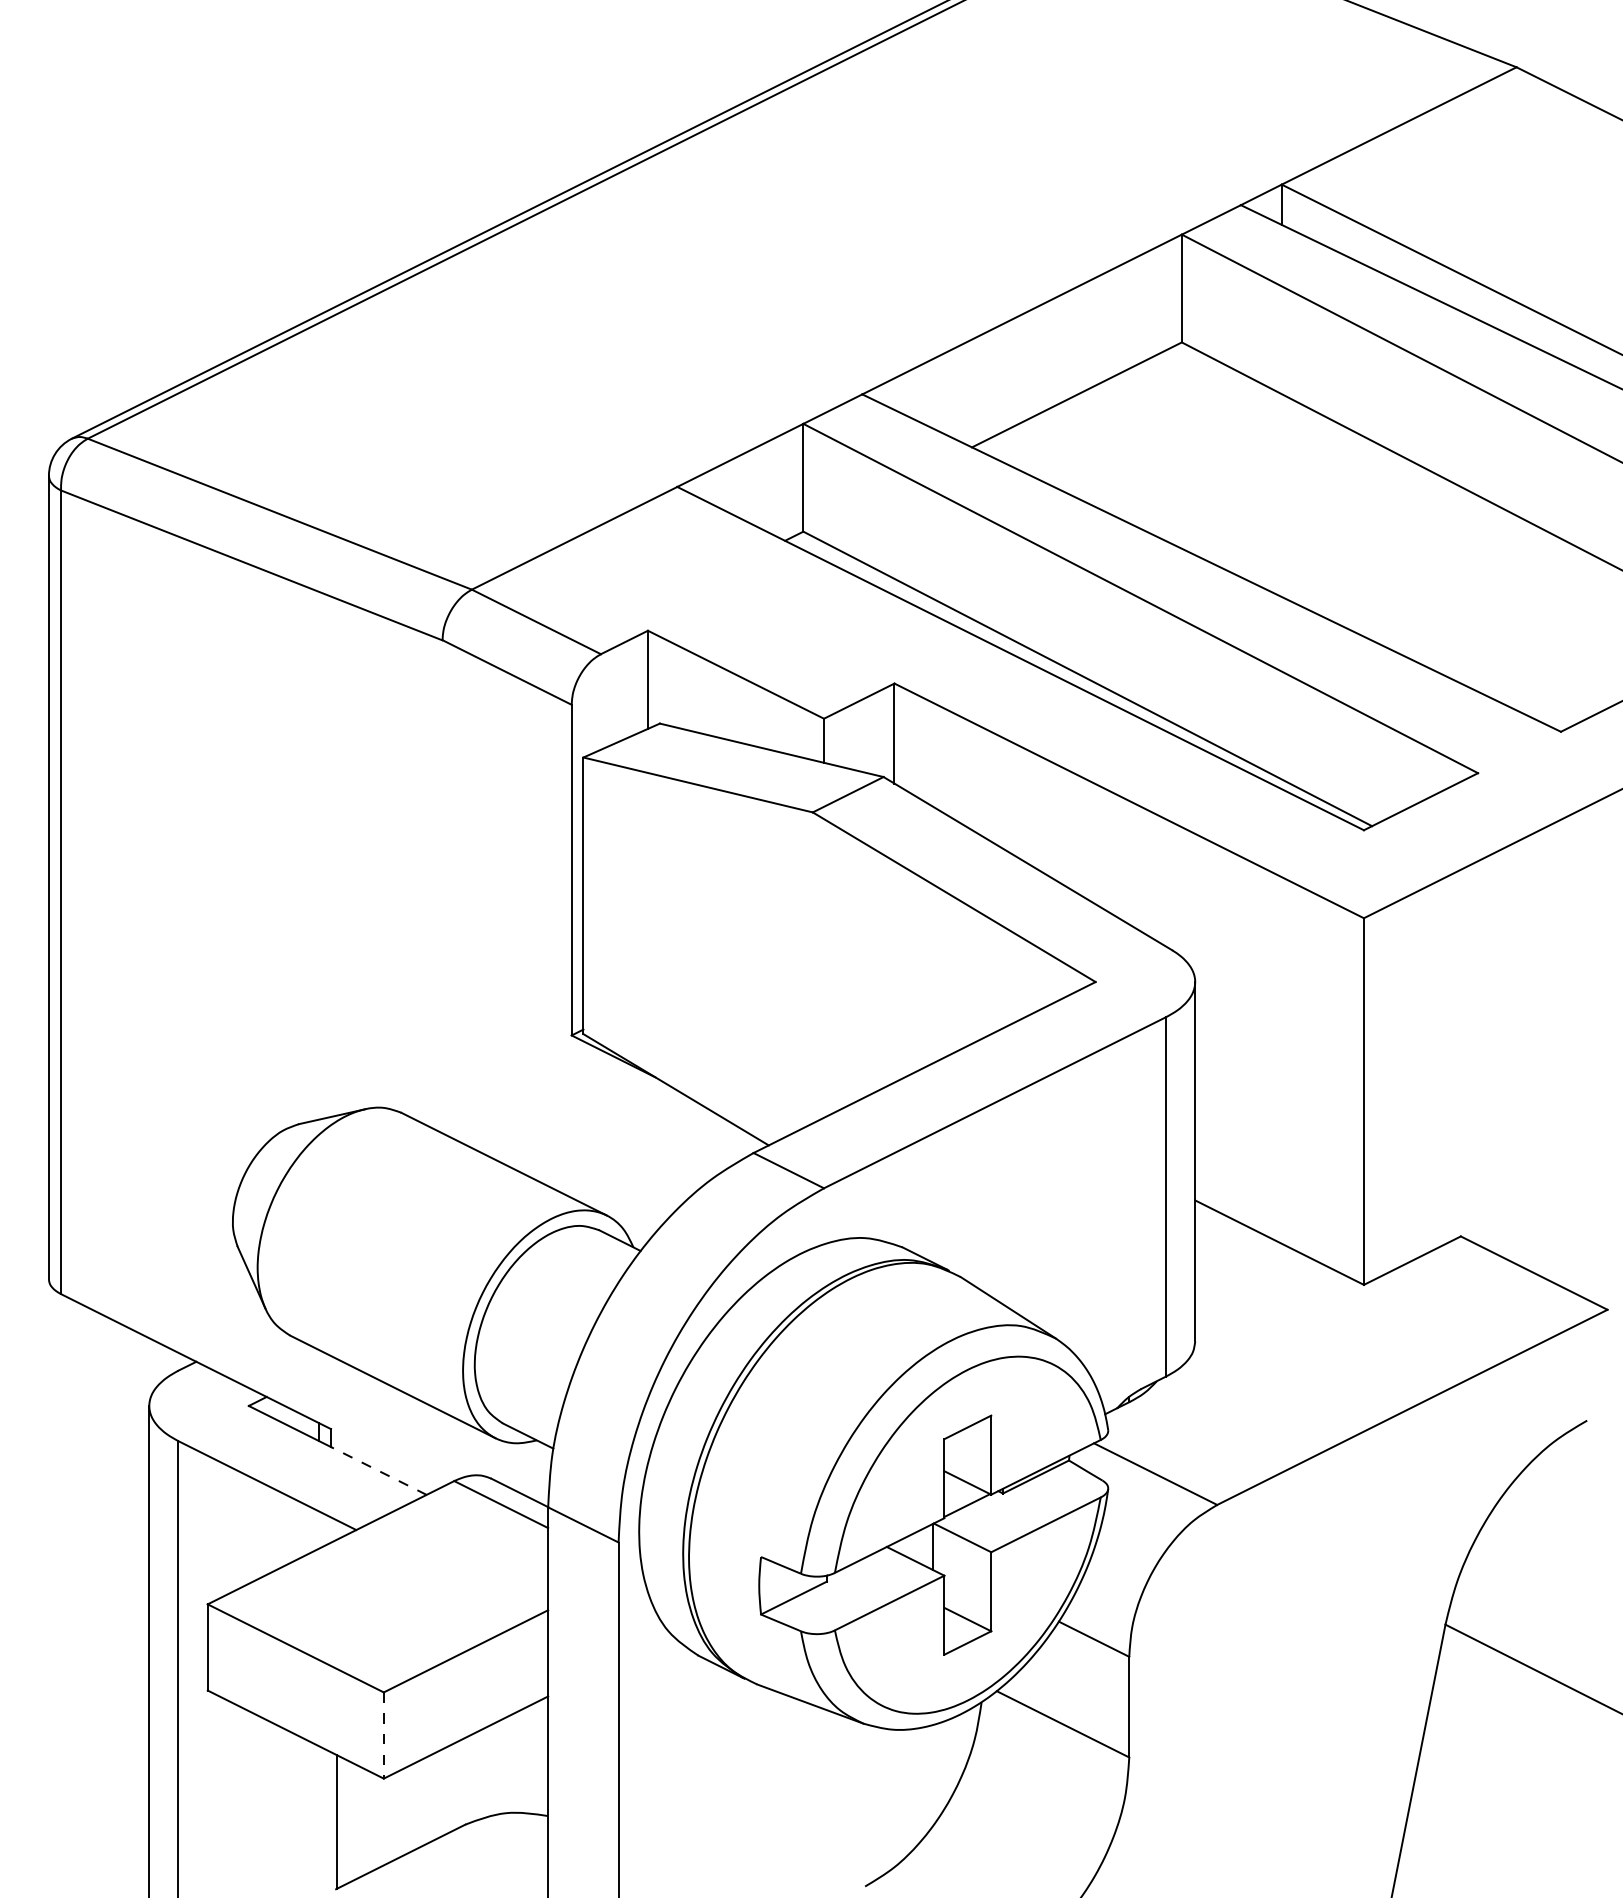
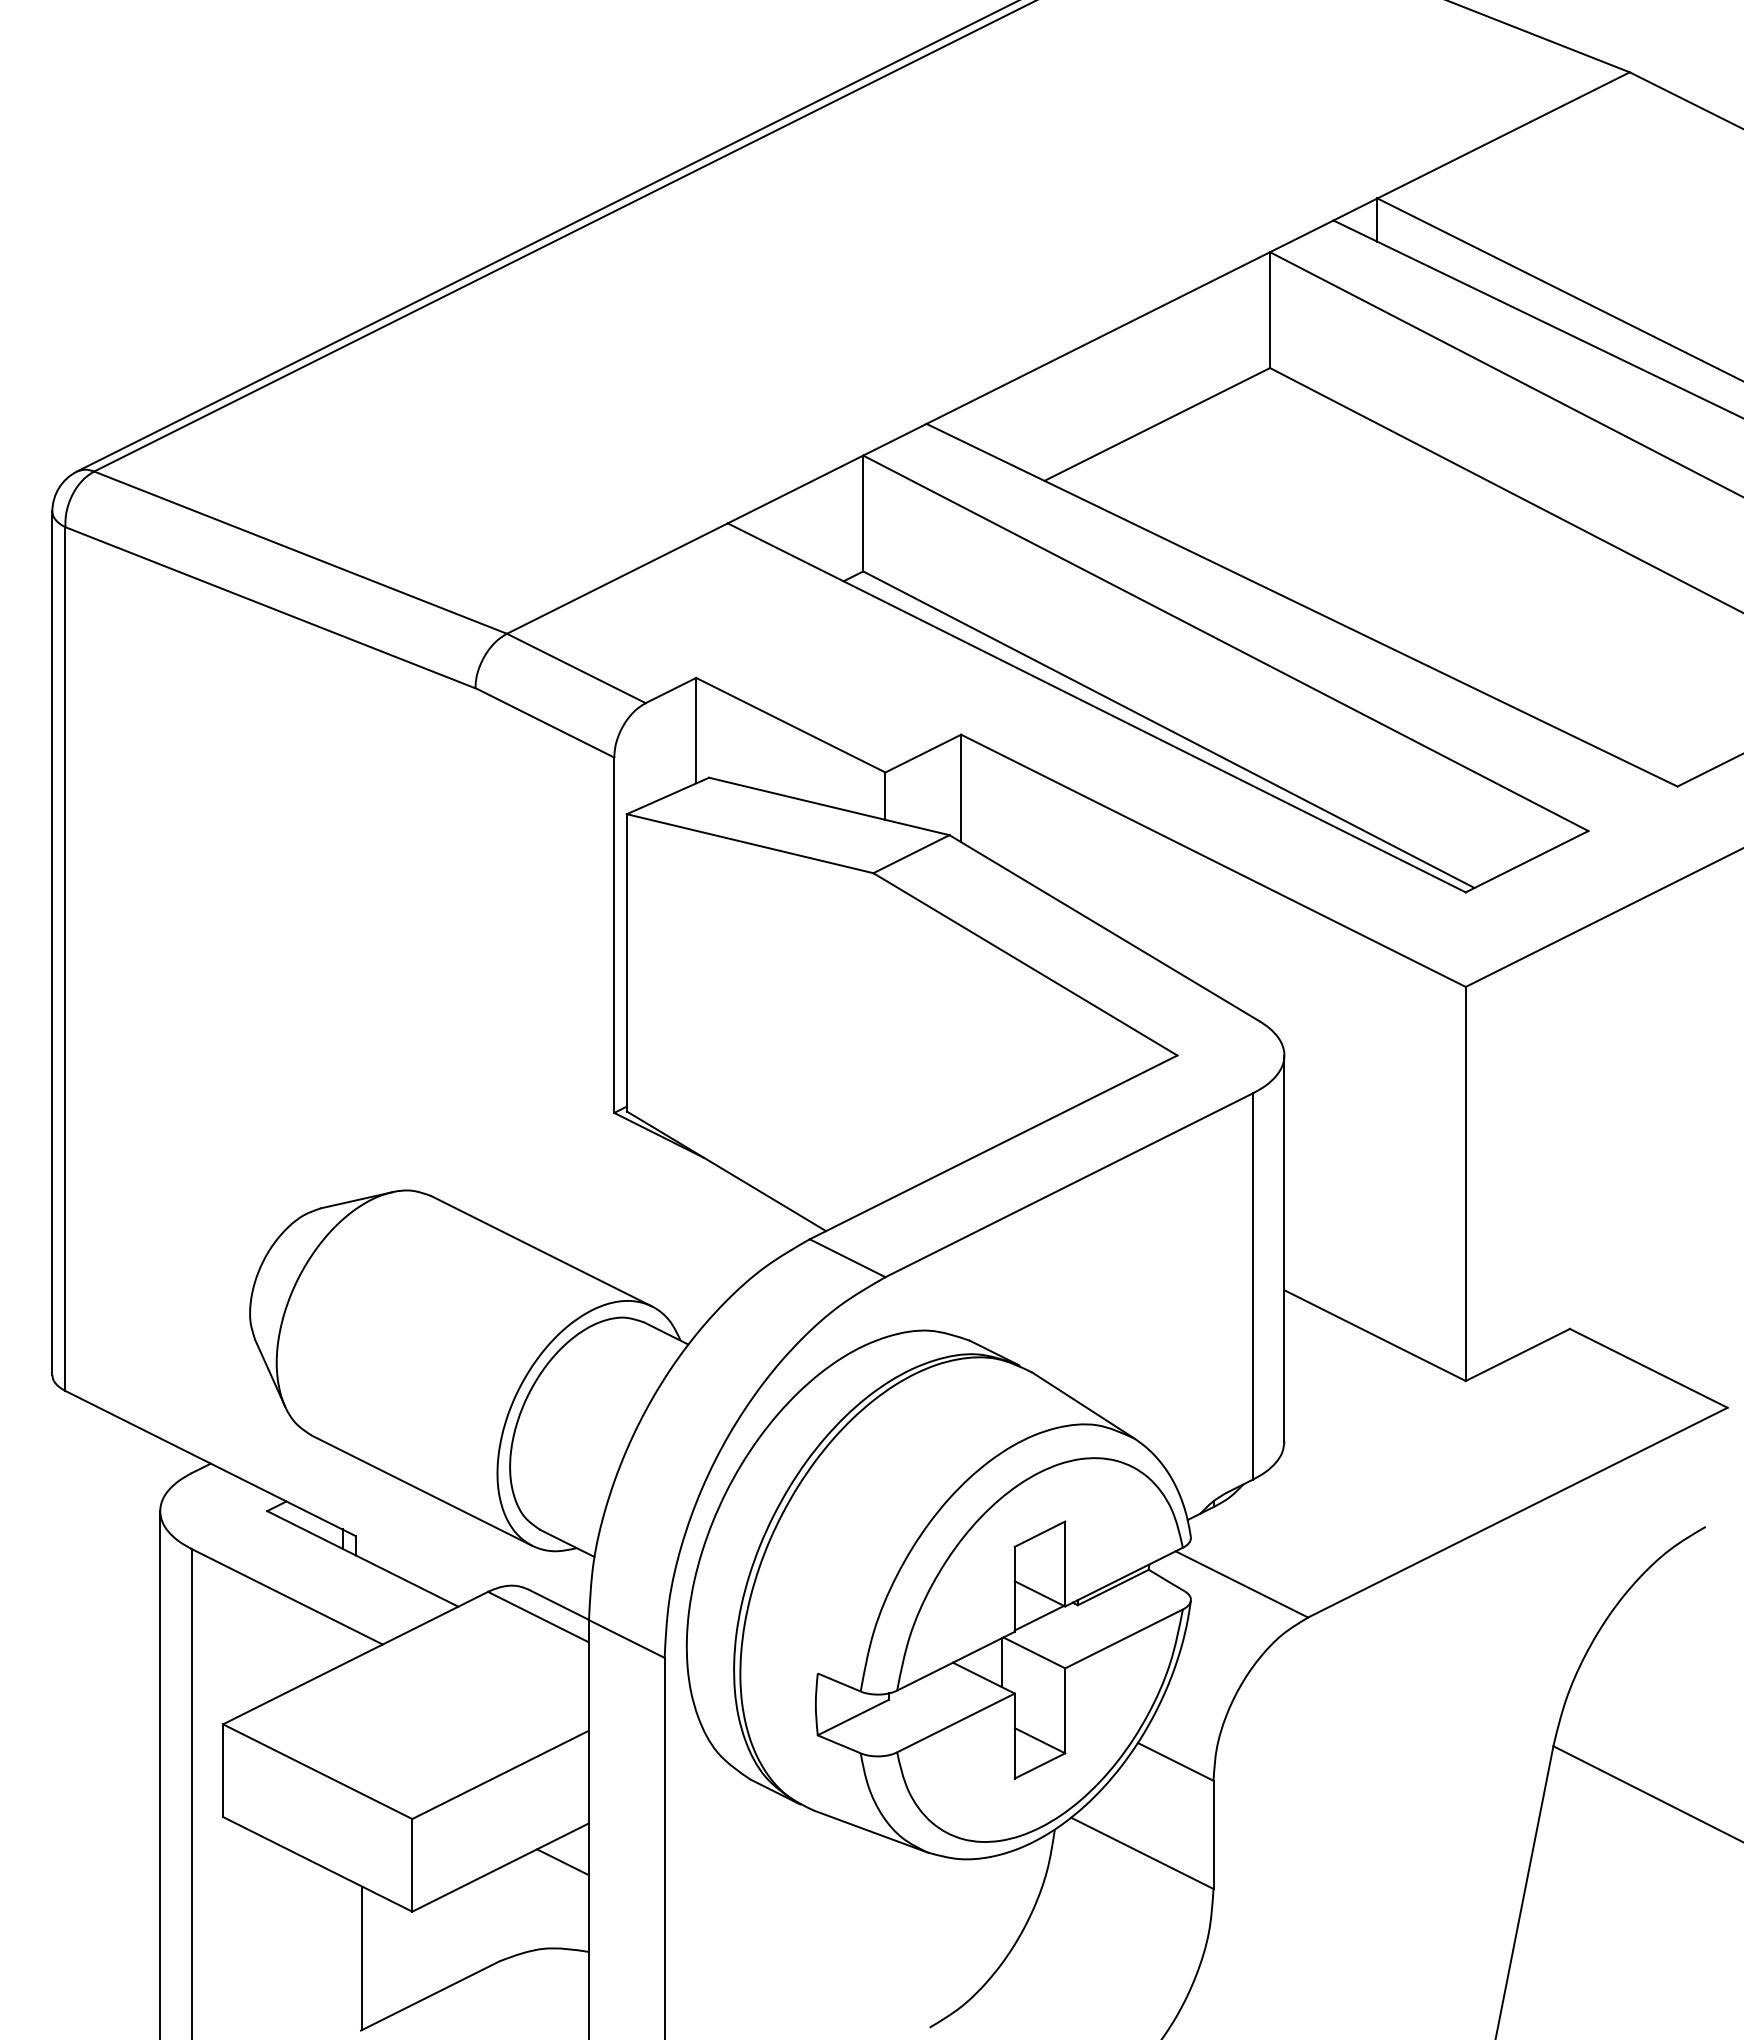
line: (378, 1470) -> (406, 1580), dashed -> solid
line: (523, 1732) -> (562, 1862), added
line: (383, 1735) -> (412, 1865), dashed -> solid

